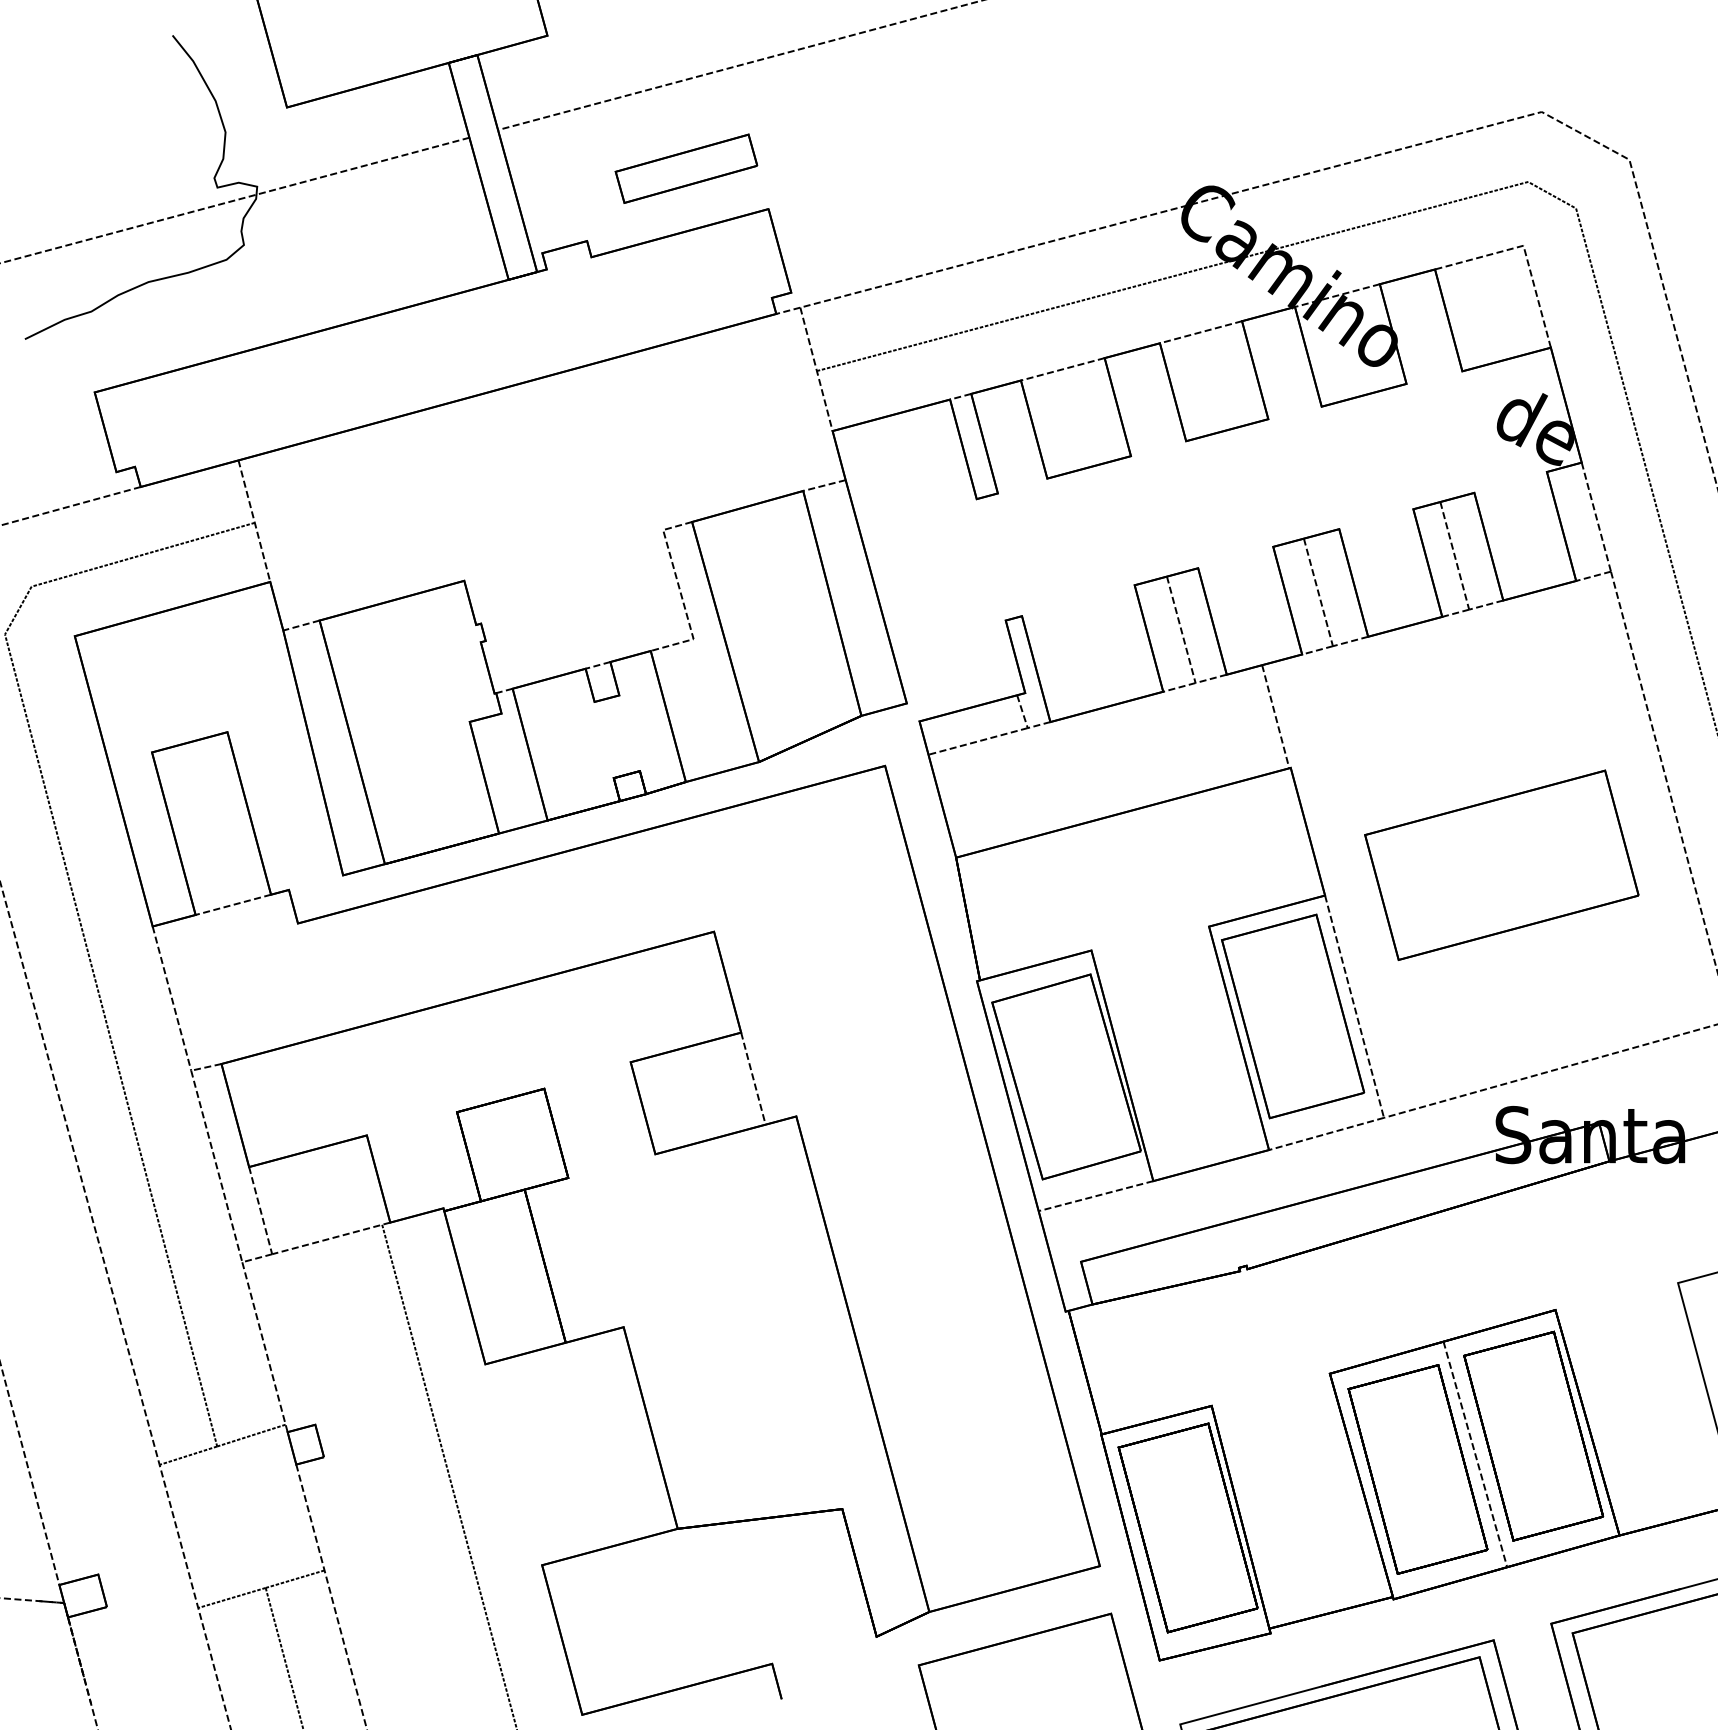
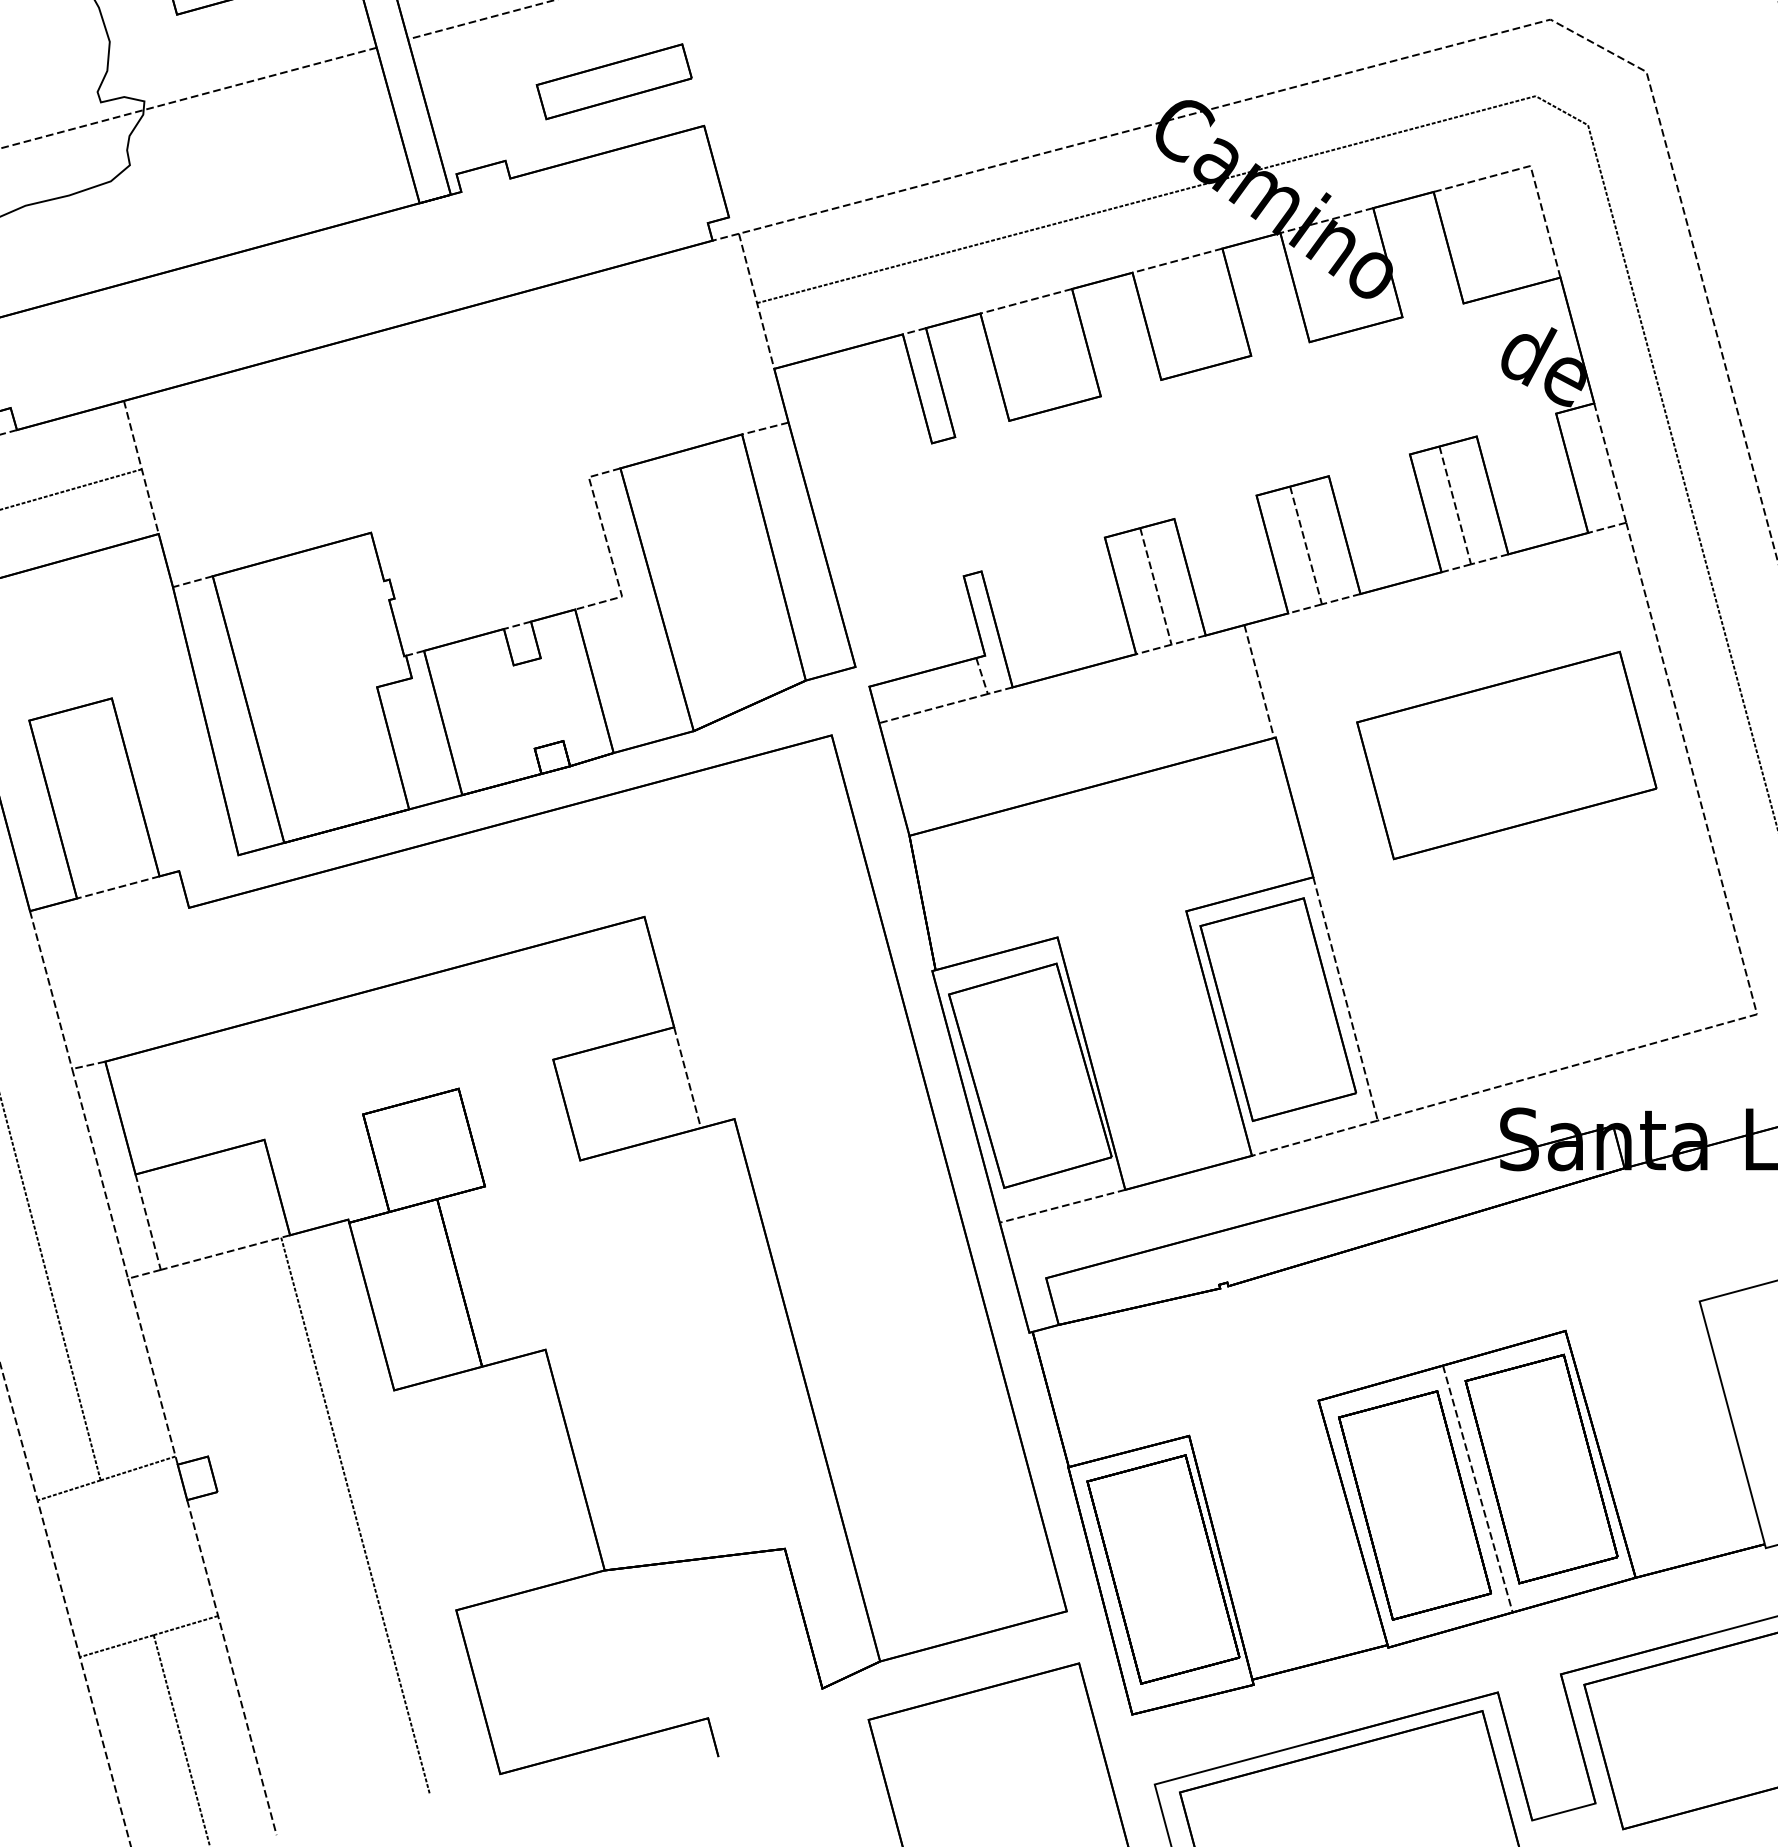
part: (1501, 864) -> (1506, 754), moved

